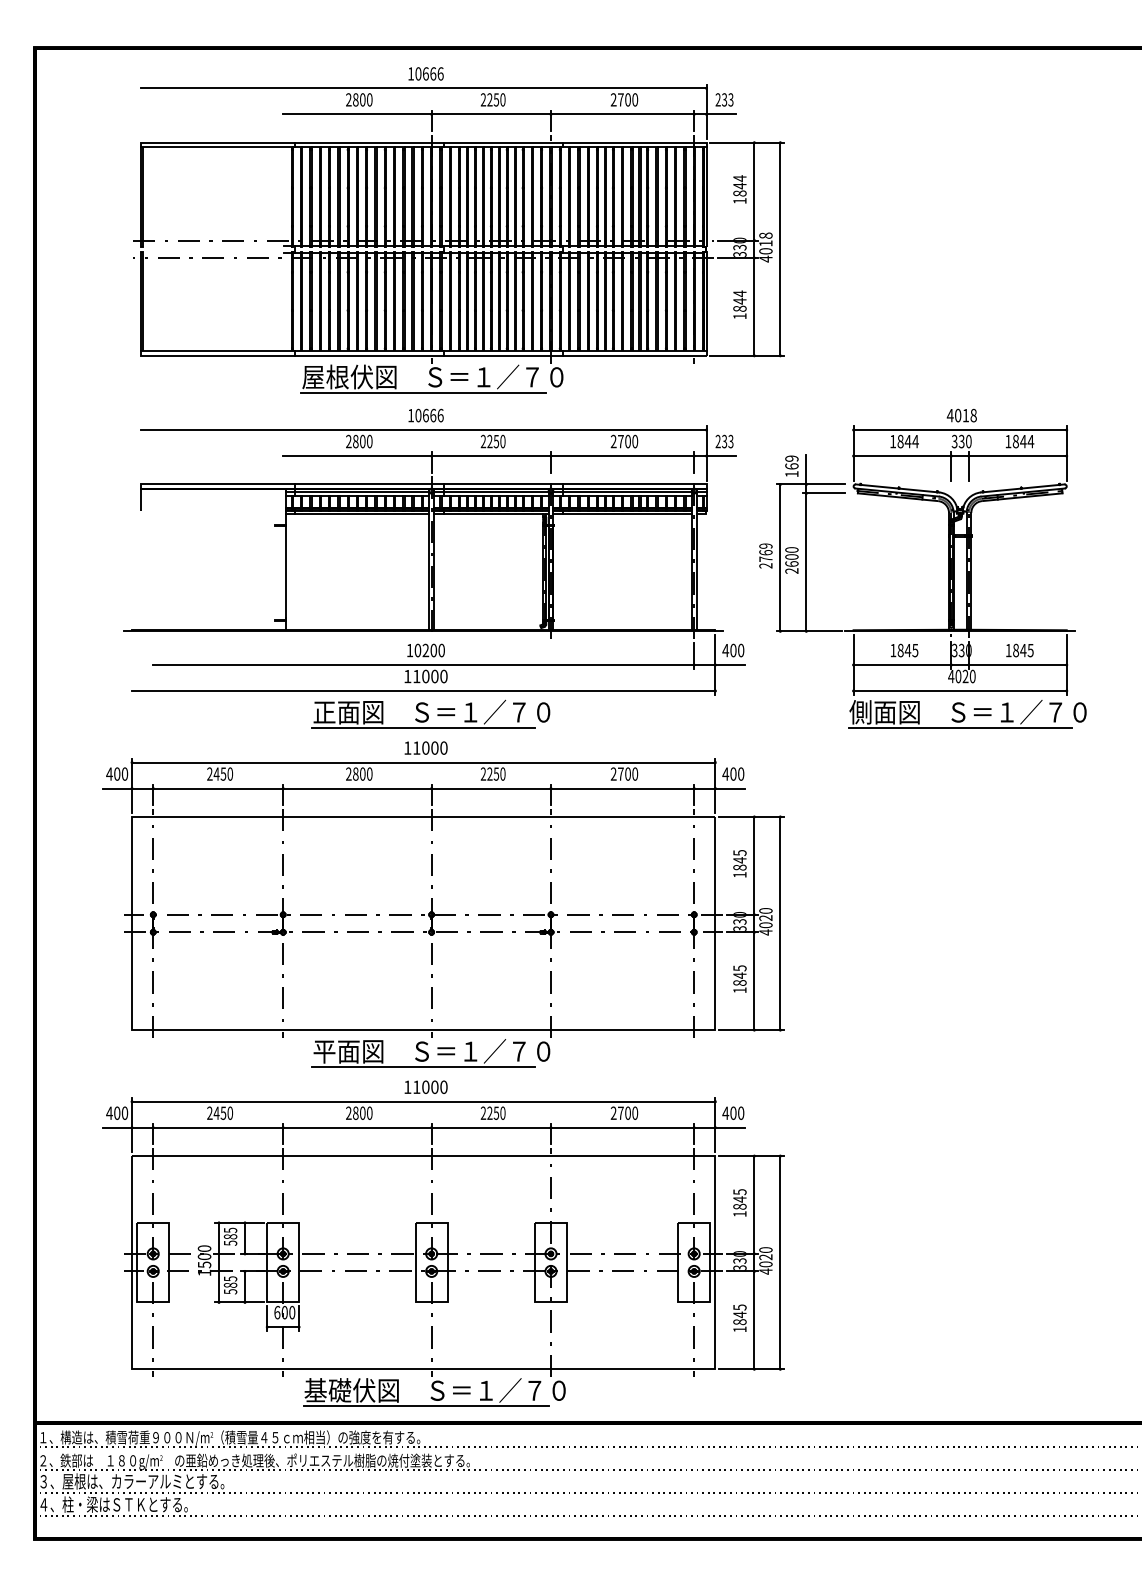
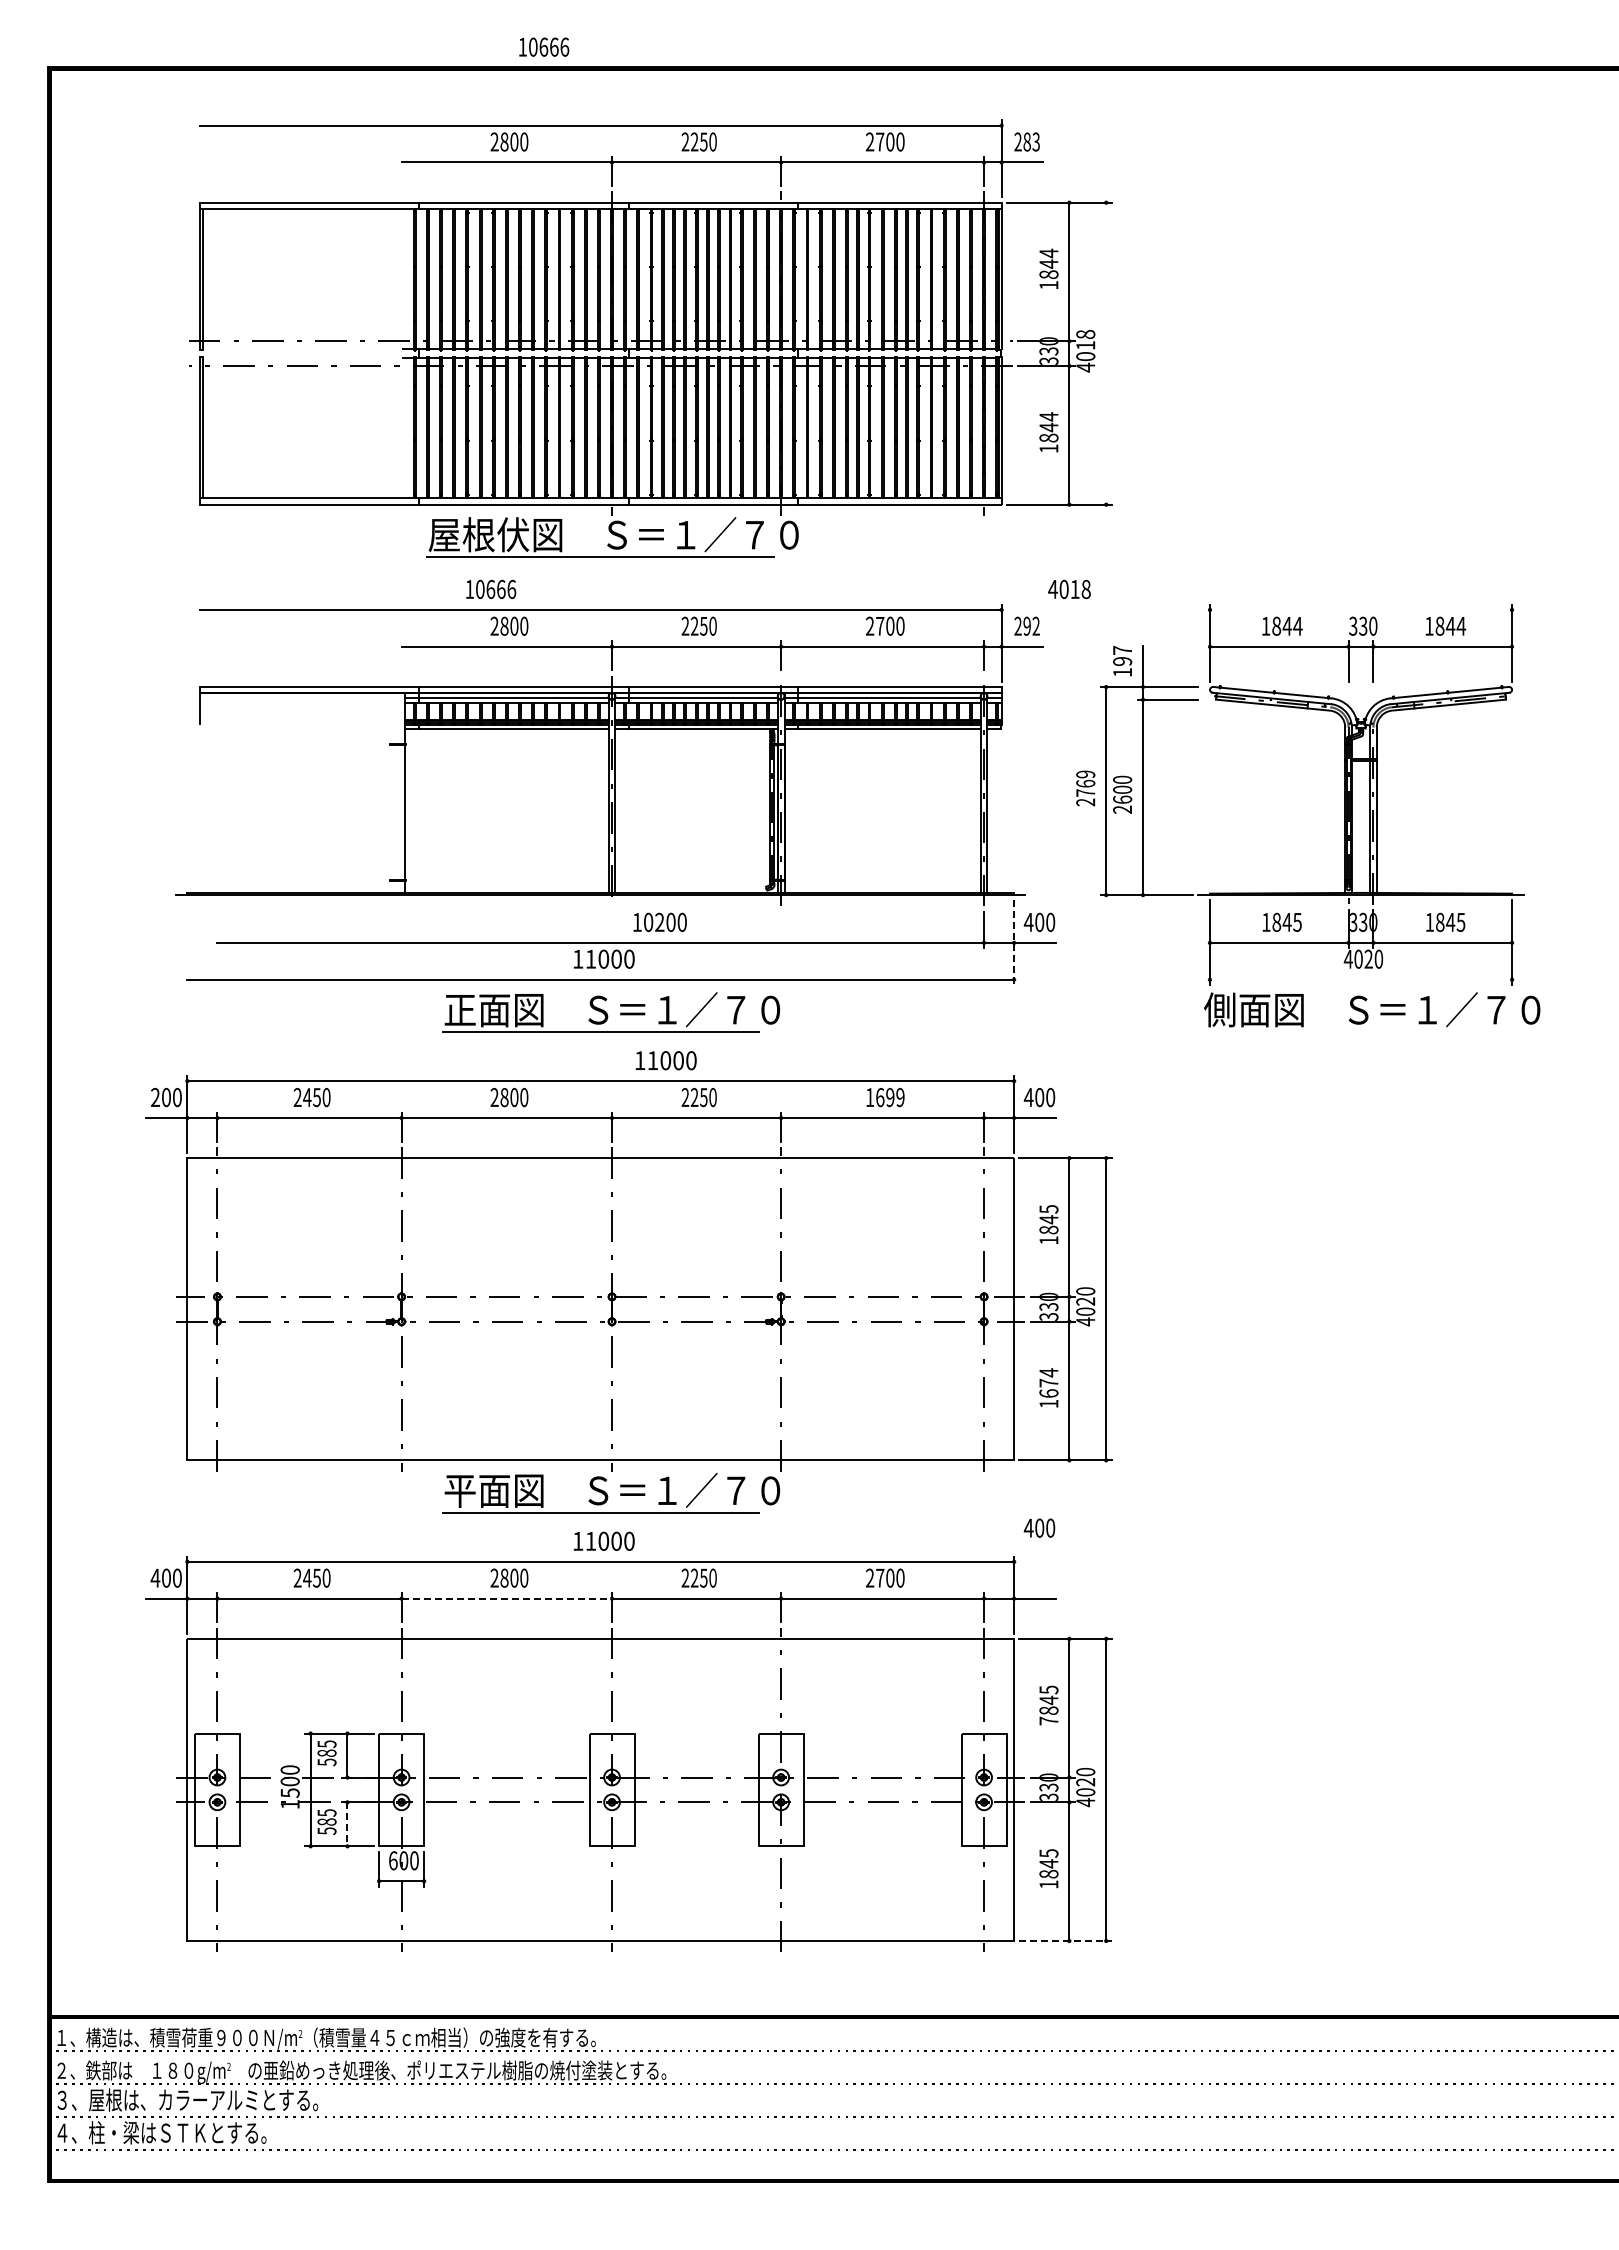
text: (426, 73) -> (544, 46), moved
text: (724, 99) -> (1026, 141), 233 -> 283
line: (780, 249) -> (1106, 353), removed
text: (426, 415) -> (491, 589), moved
text: (961, 415) -> (1069, 589), moved
line: (960, 429) -> (1361, 609), removed
text: (727, 441) -> (1031, 626), 233 -> 292
text: (791, 462) -> (1122, 655), 169 -> 197
text: (425, 649) -> (659, 921), moved
line: (715, 665) -> (1014, 943), solid -> dashed
line: (959, 690) -> (1360, 979), removed
line: (959, 728) -> (1360, 1032), removed
text: (425, 747) -> (665, 1060), moved
text: (109, 774) -> (155, 1097), 400 -> 200
text: (623, 774) -> (884, 1097), 2700 -> 1699
text: (739, 975) -> (1048, 1382), 1845 -> 1674
text: (733, 1112) -> (1039, 1527), moved
line: (357, 1127) -> (507, 1598), solid -> dashed
text: (739, 1213) -> (1048, 1720), 1845 -> 7845
line: (245, 1287) -> (347, 1824), solid -> dashed
line: (751, 1369) -> (1065, 1941), solid -> dashed
part: (434, 1392) -> (615, 1973), removed

